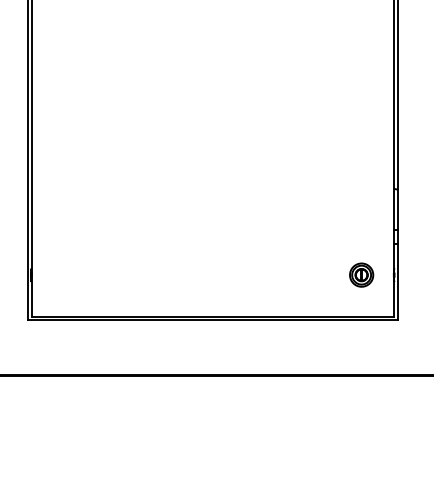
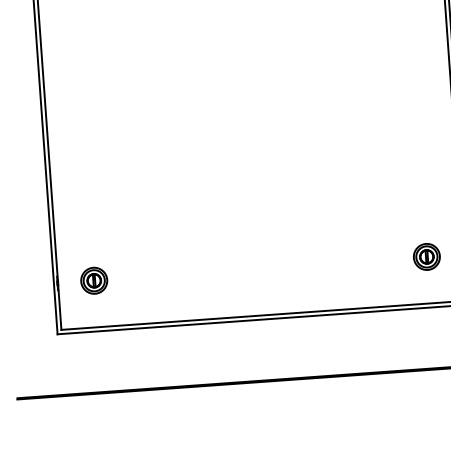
part: (63, 274) -> (93, 280), added

